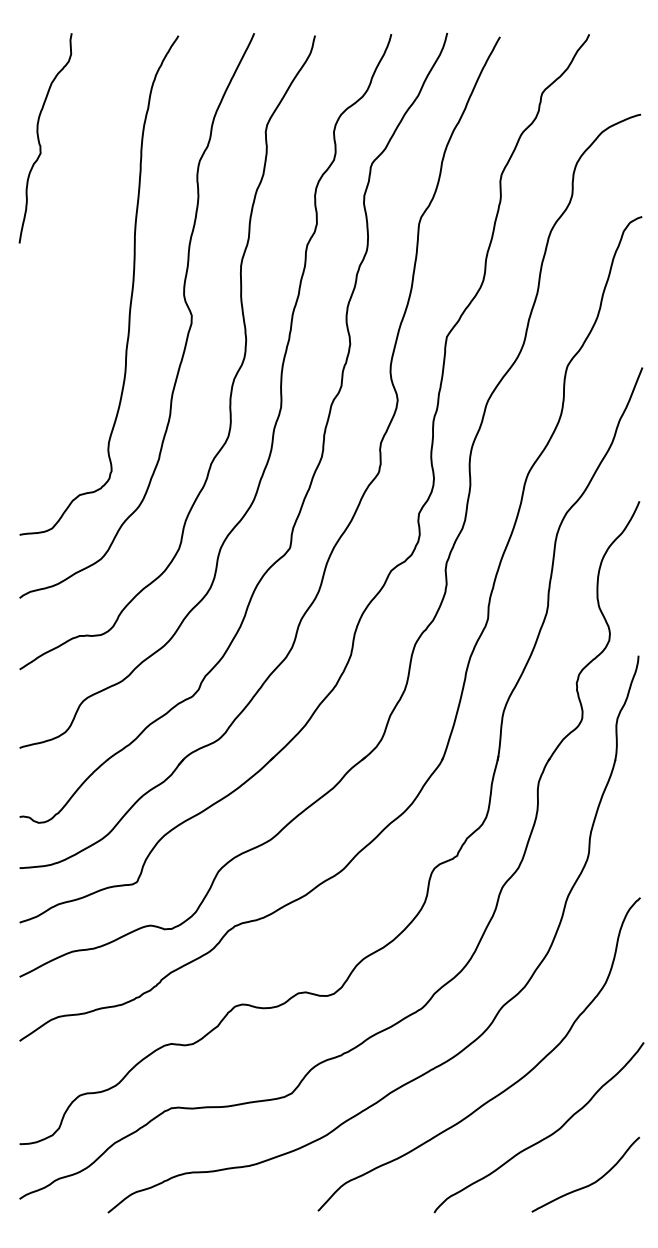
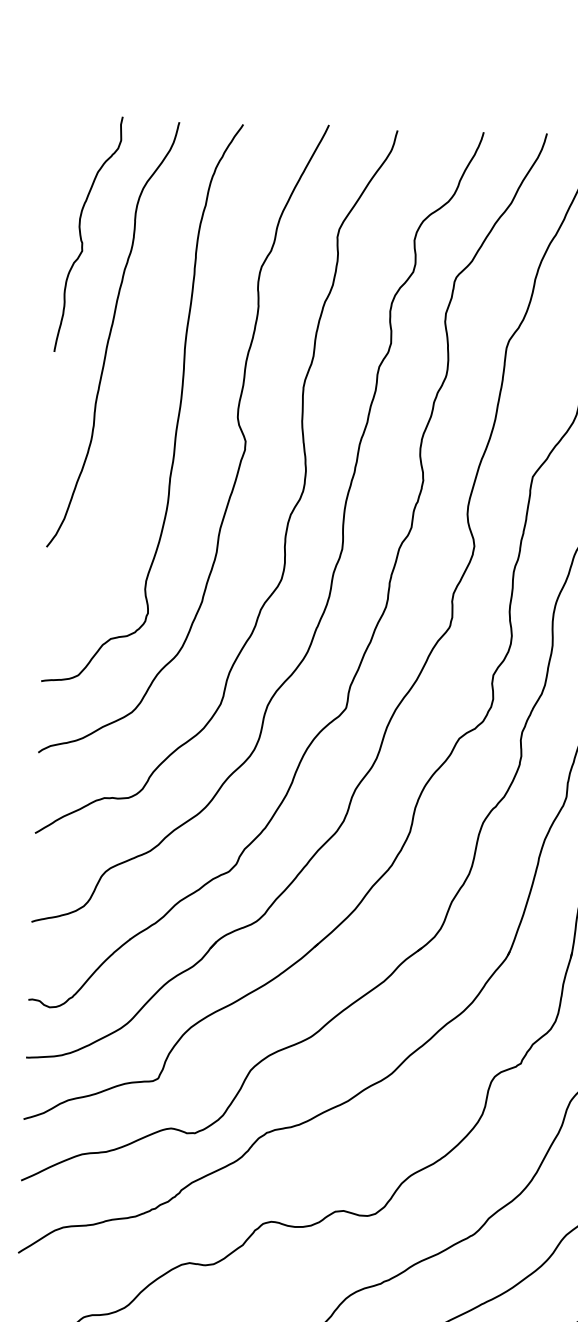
curve: (69, 225) -> (111, 333), added

